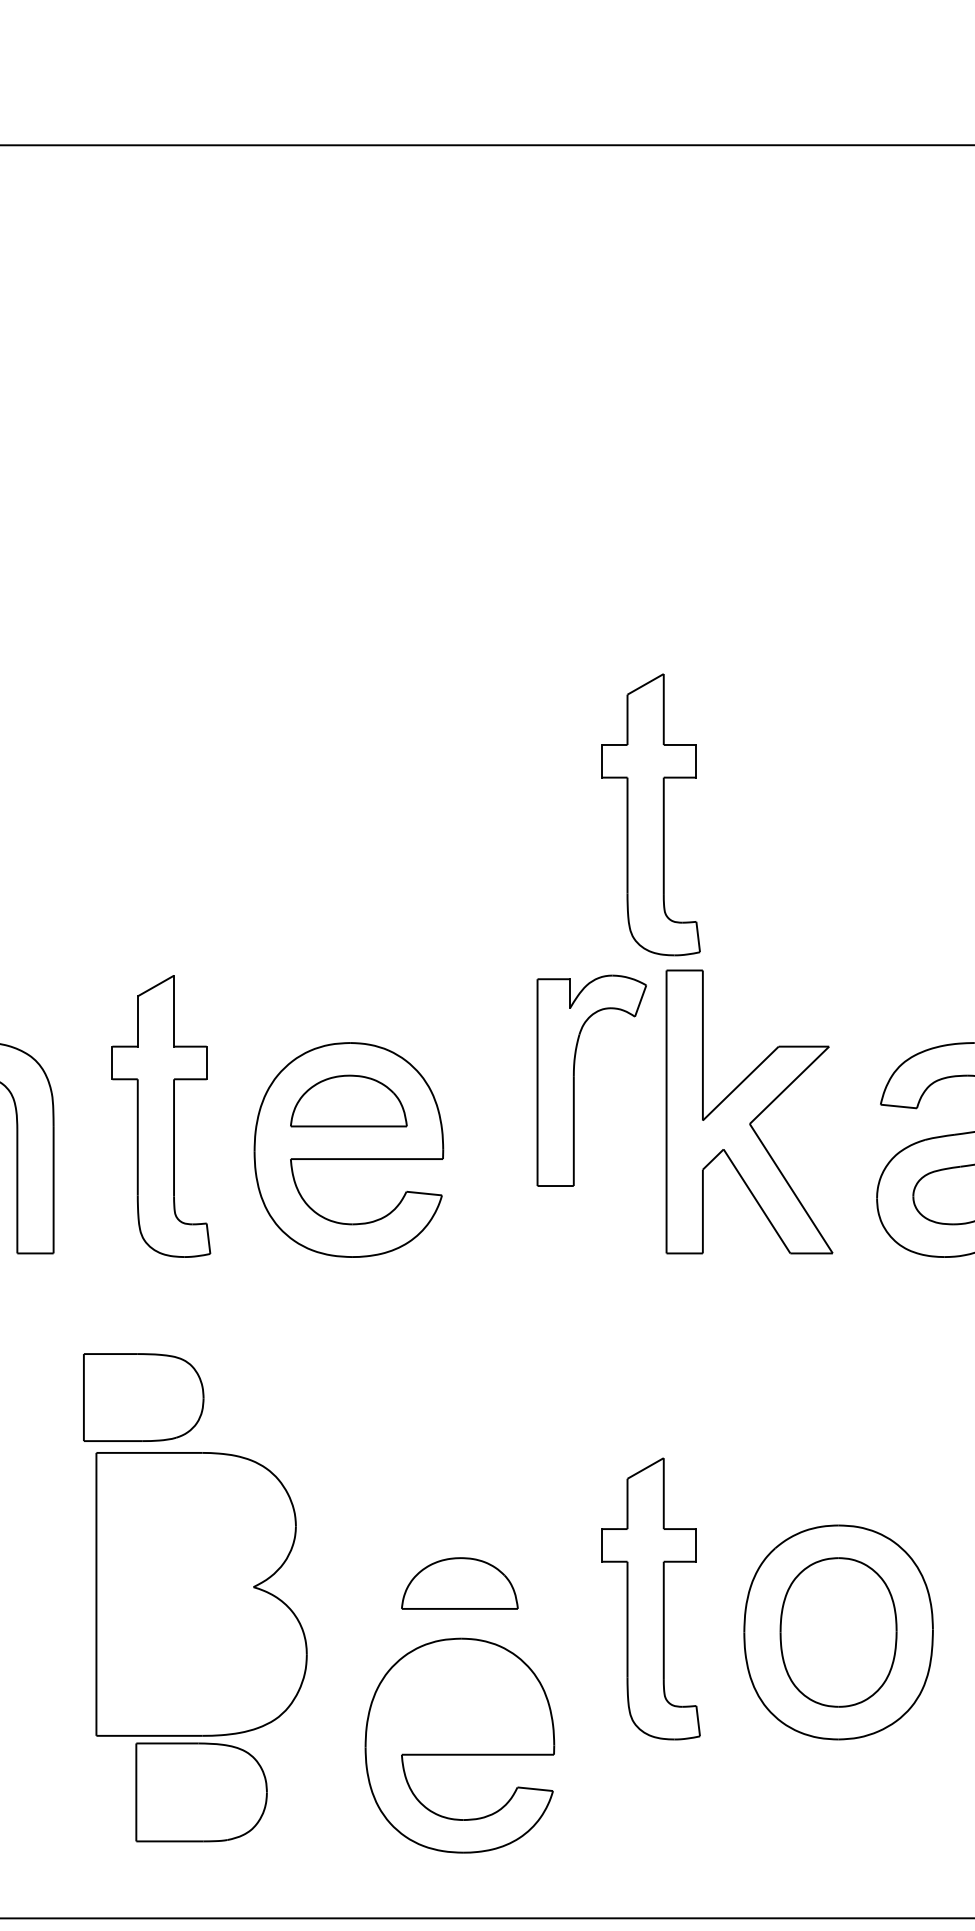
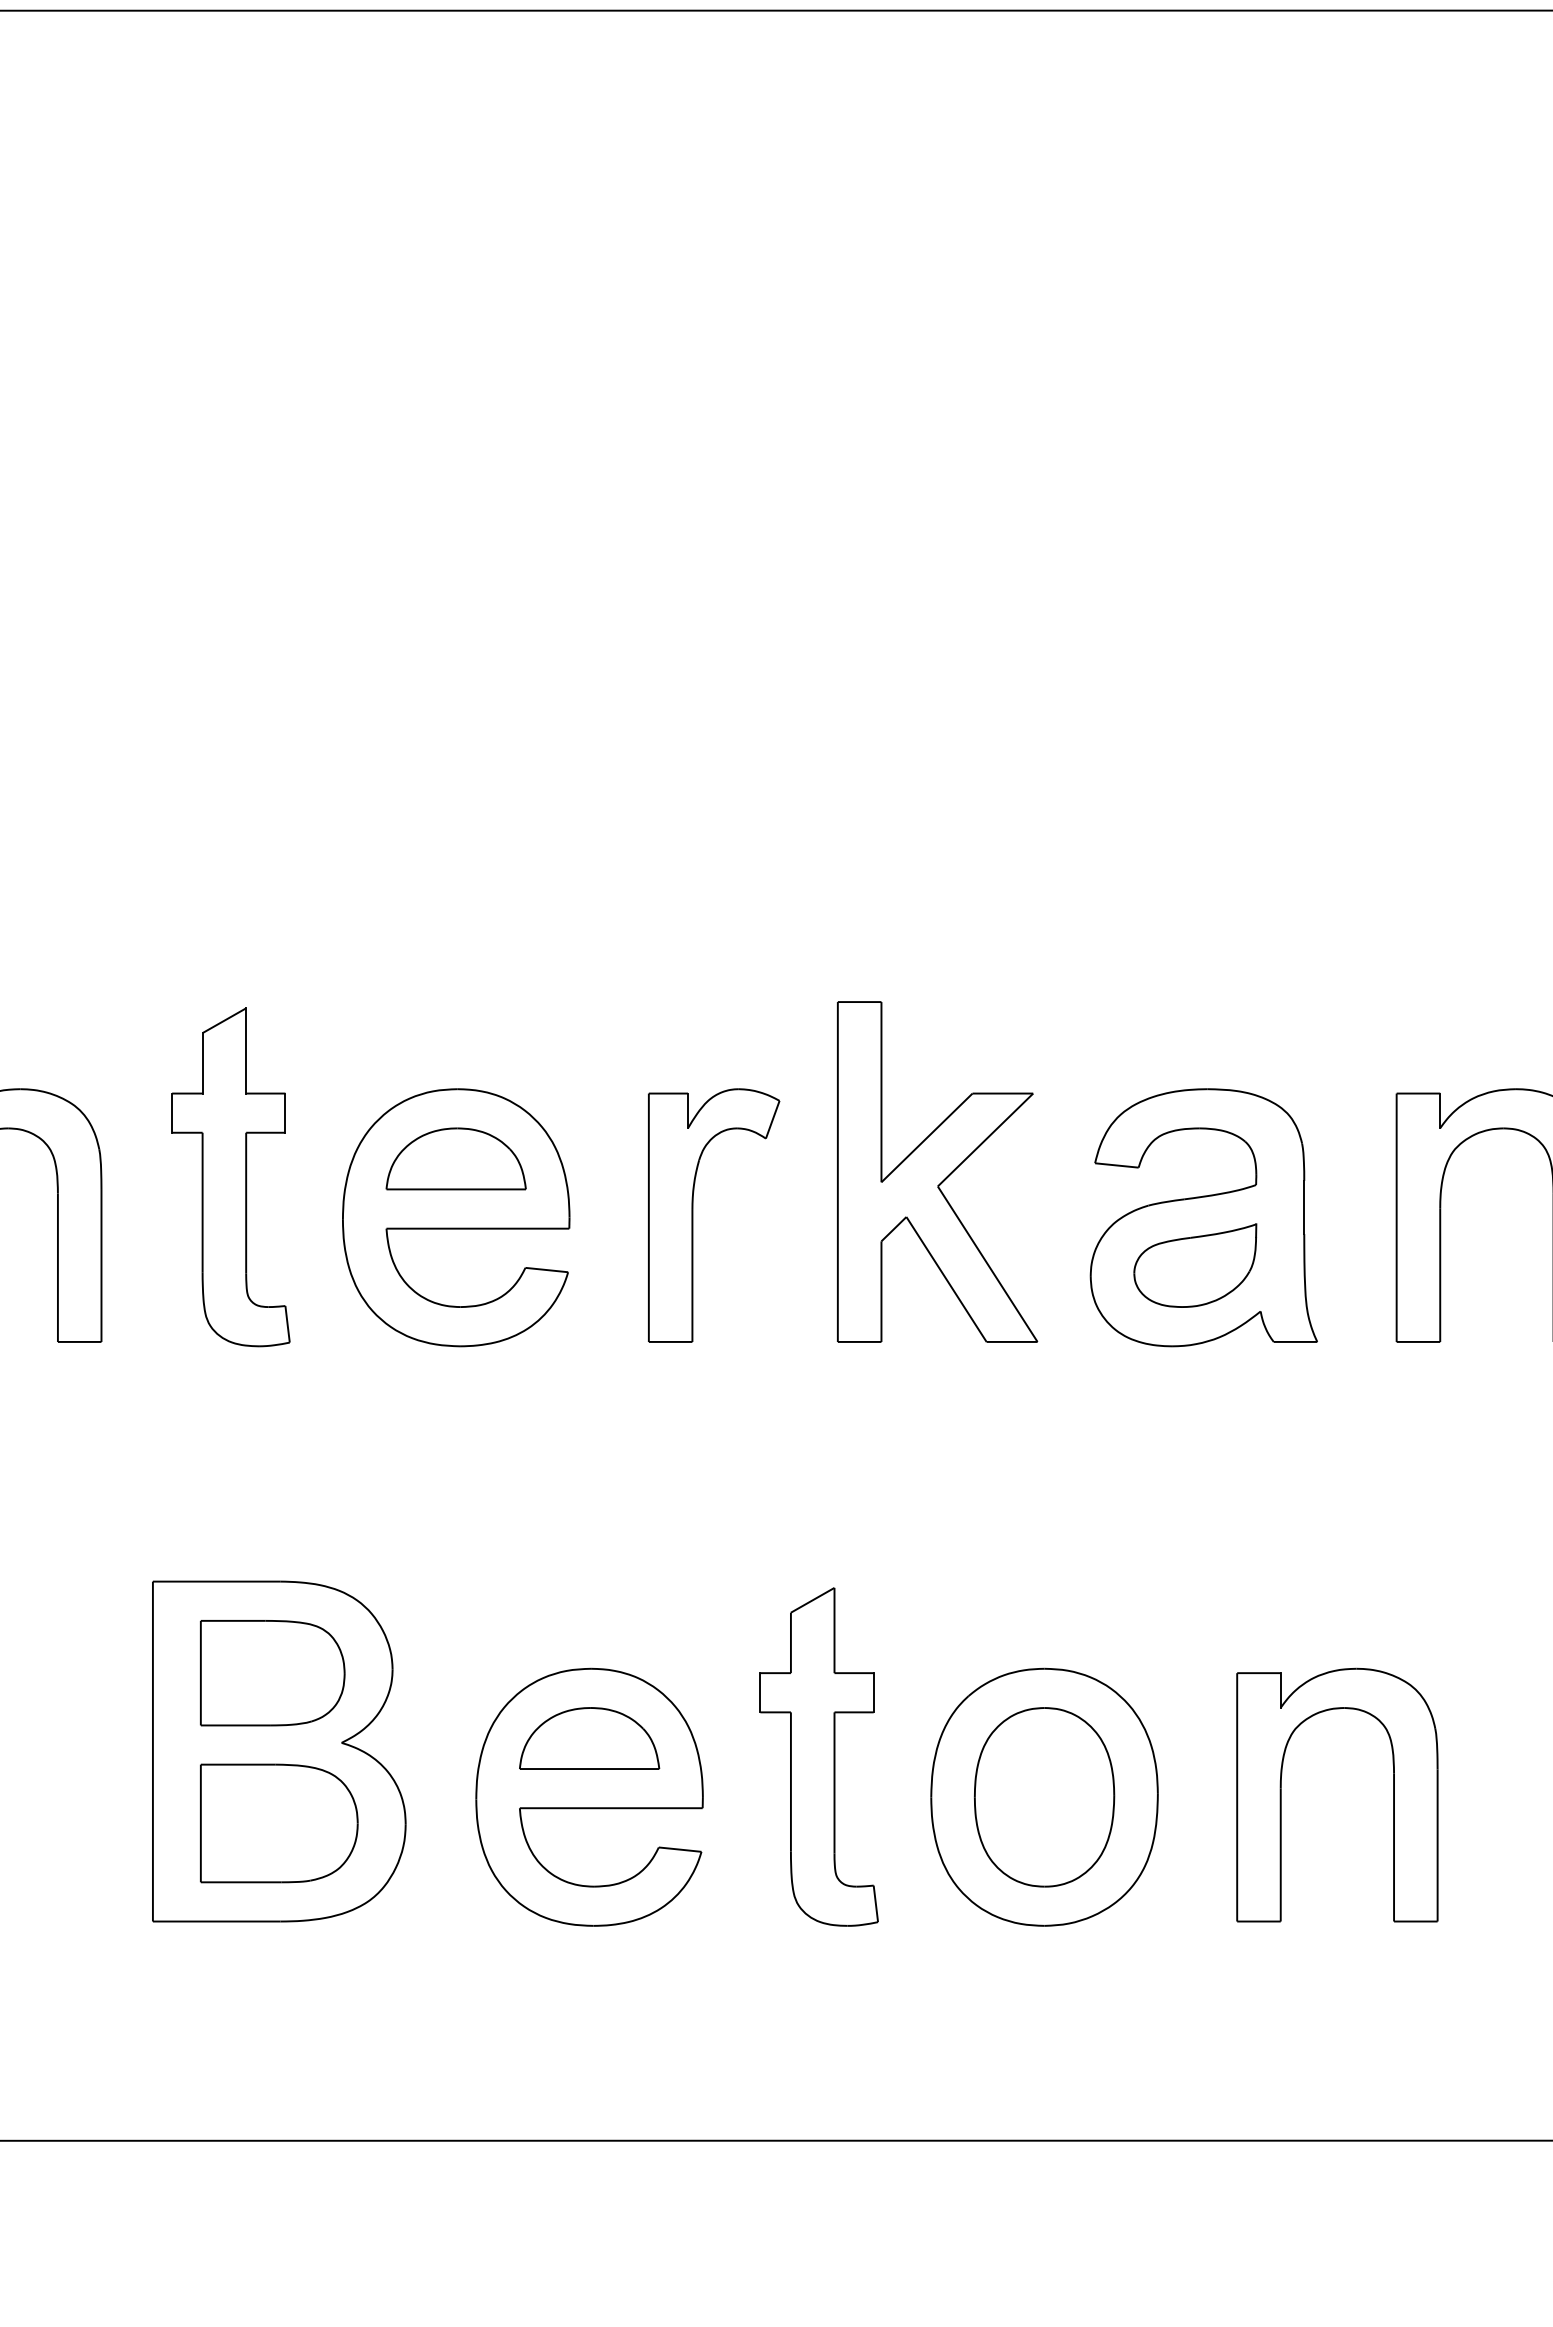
part: (650, 814) -> (818, 814), removed
part: (574, 1080) -> (693, 1215), moved
part: (143, 1397) -> (272, 1673), moved
part: (459, 1744) -> (589, 1796), moved
part: (201, 1792) -> (279, 1823), moved

